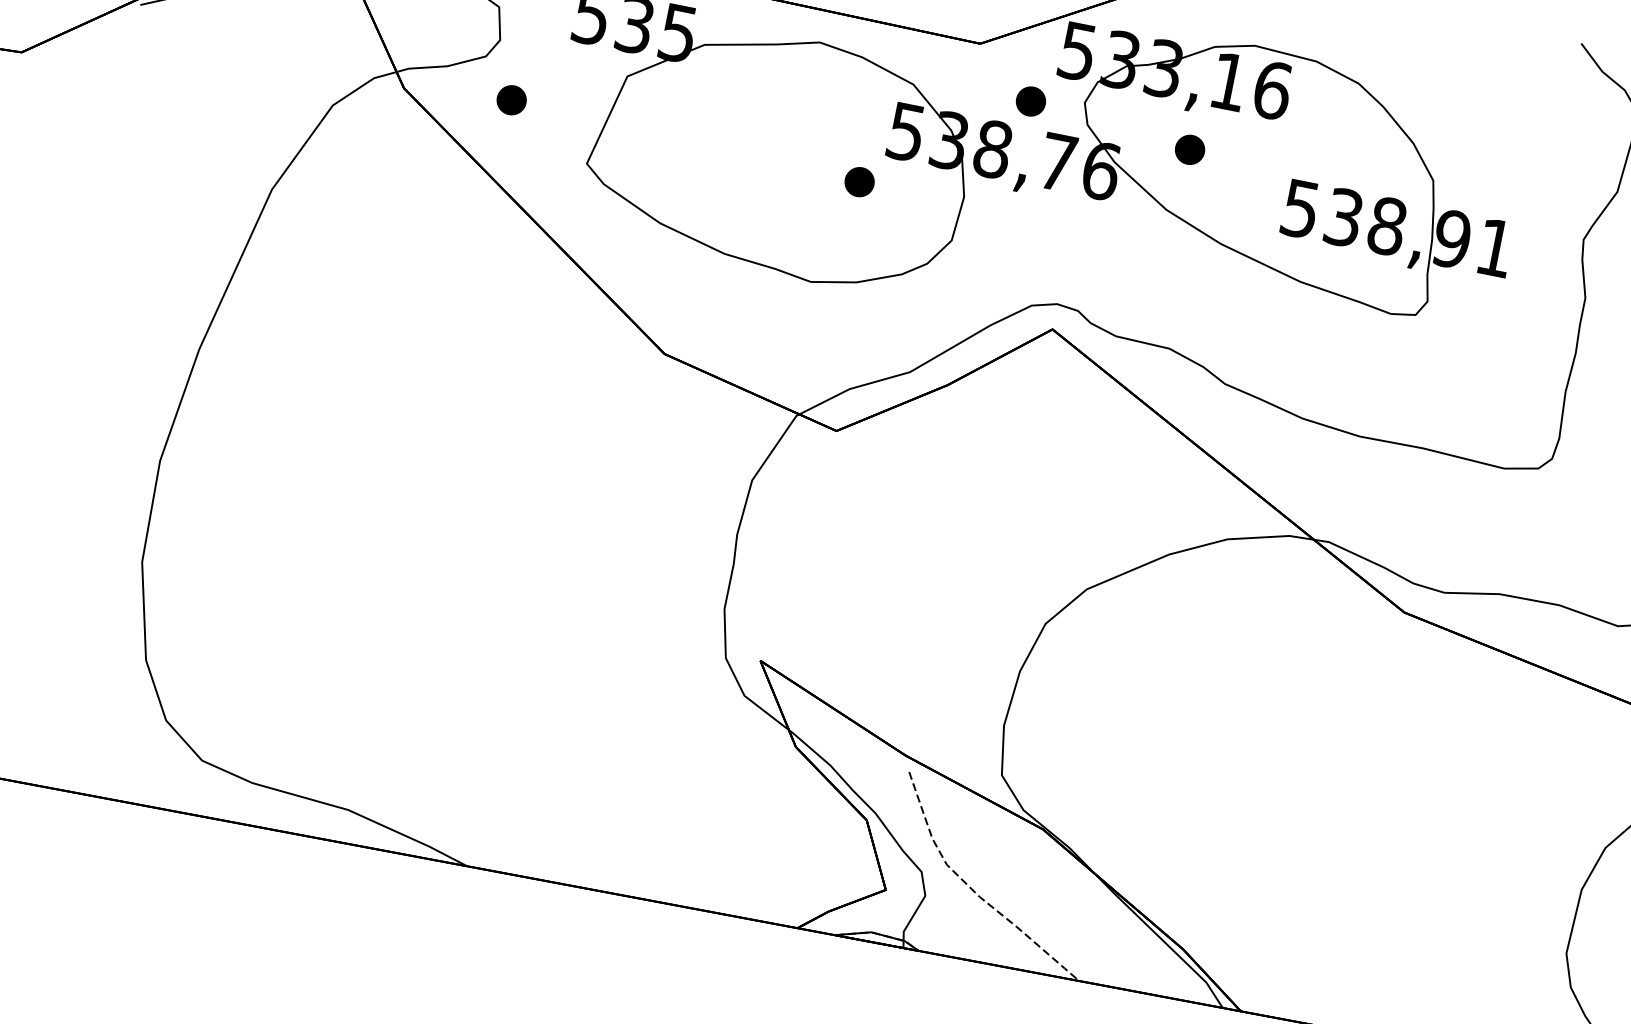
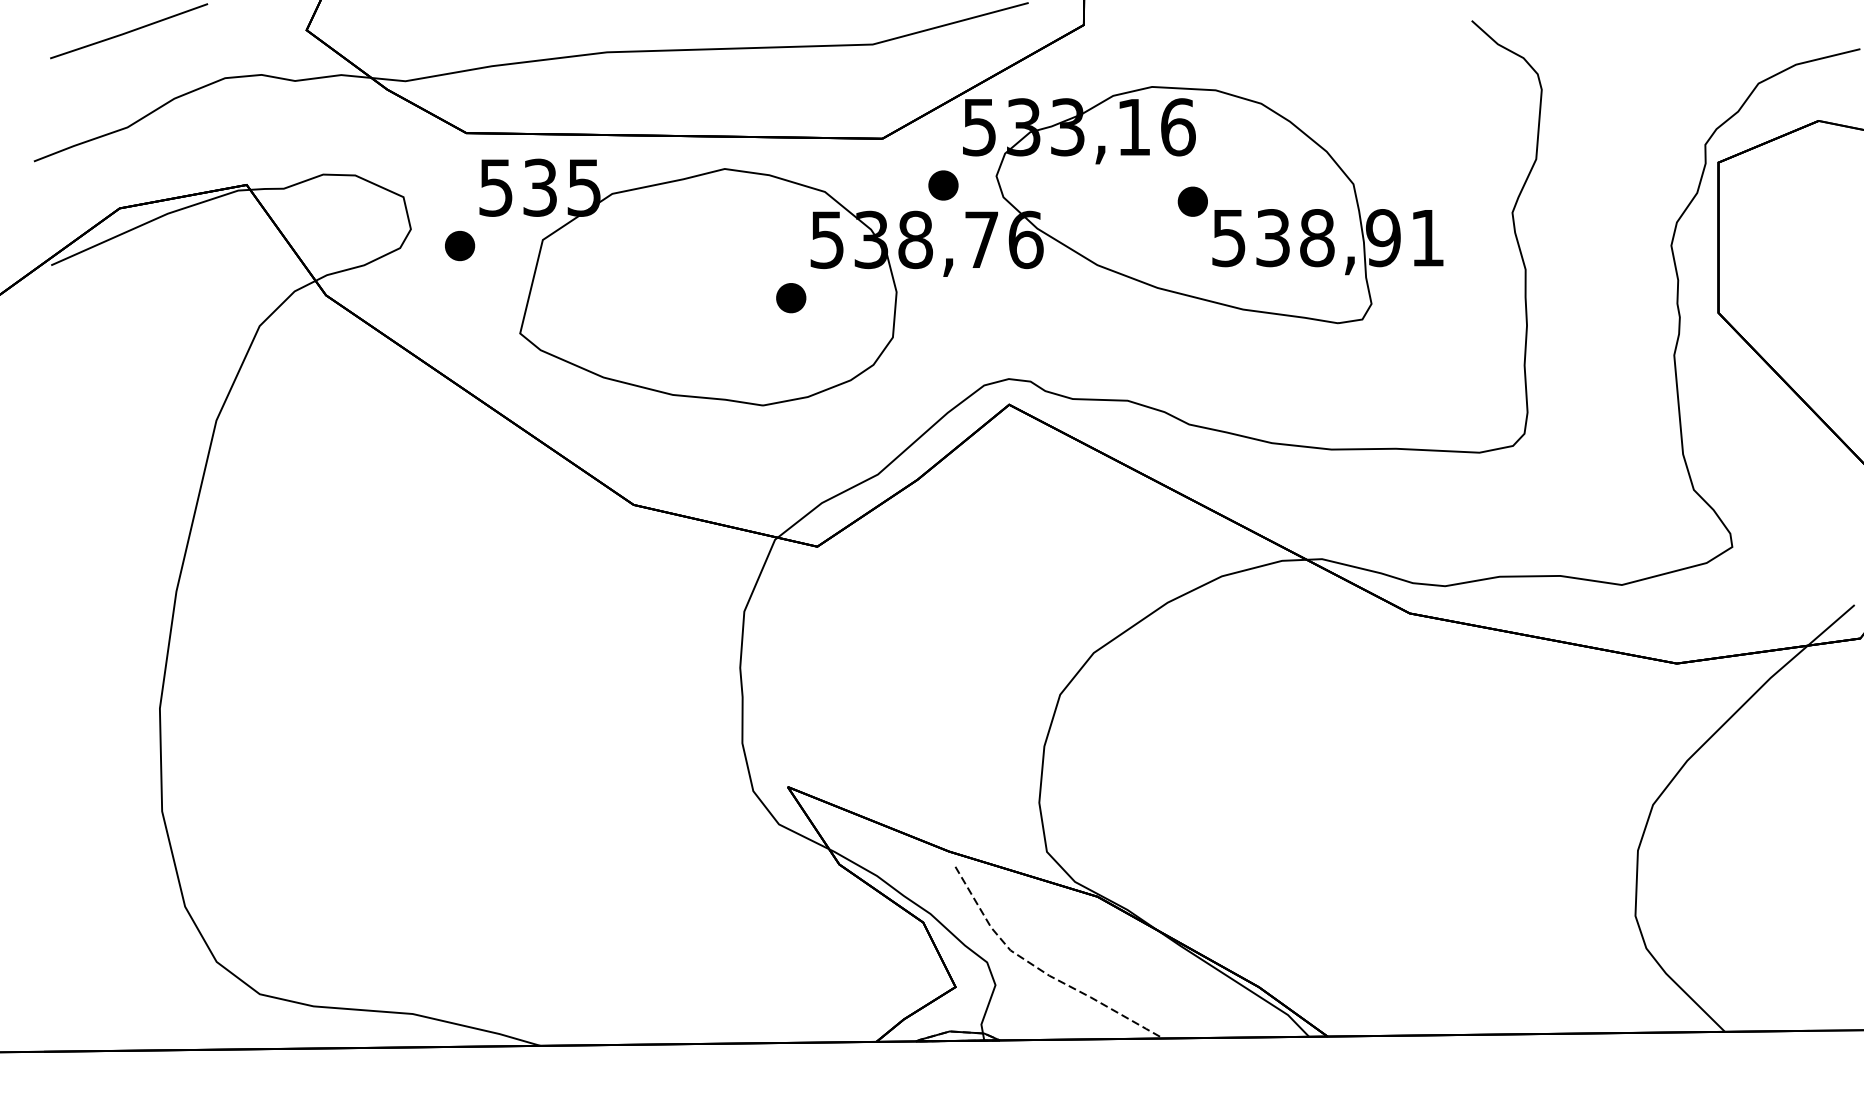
part: (512, 100) -> (460, 246), moved
part: (1189, 149) -> (1192, 201), moved

